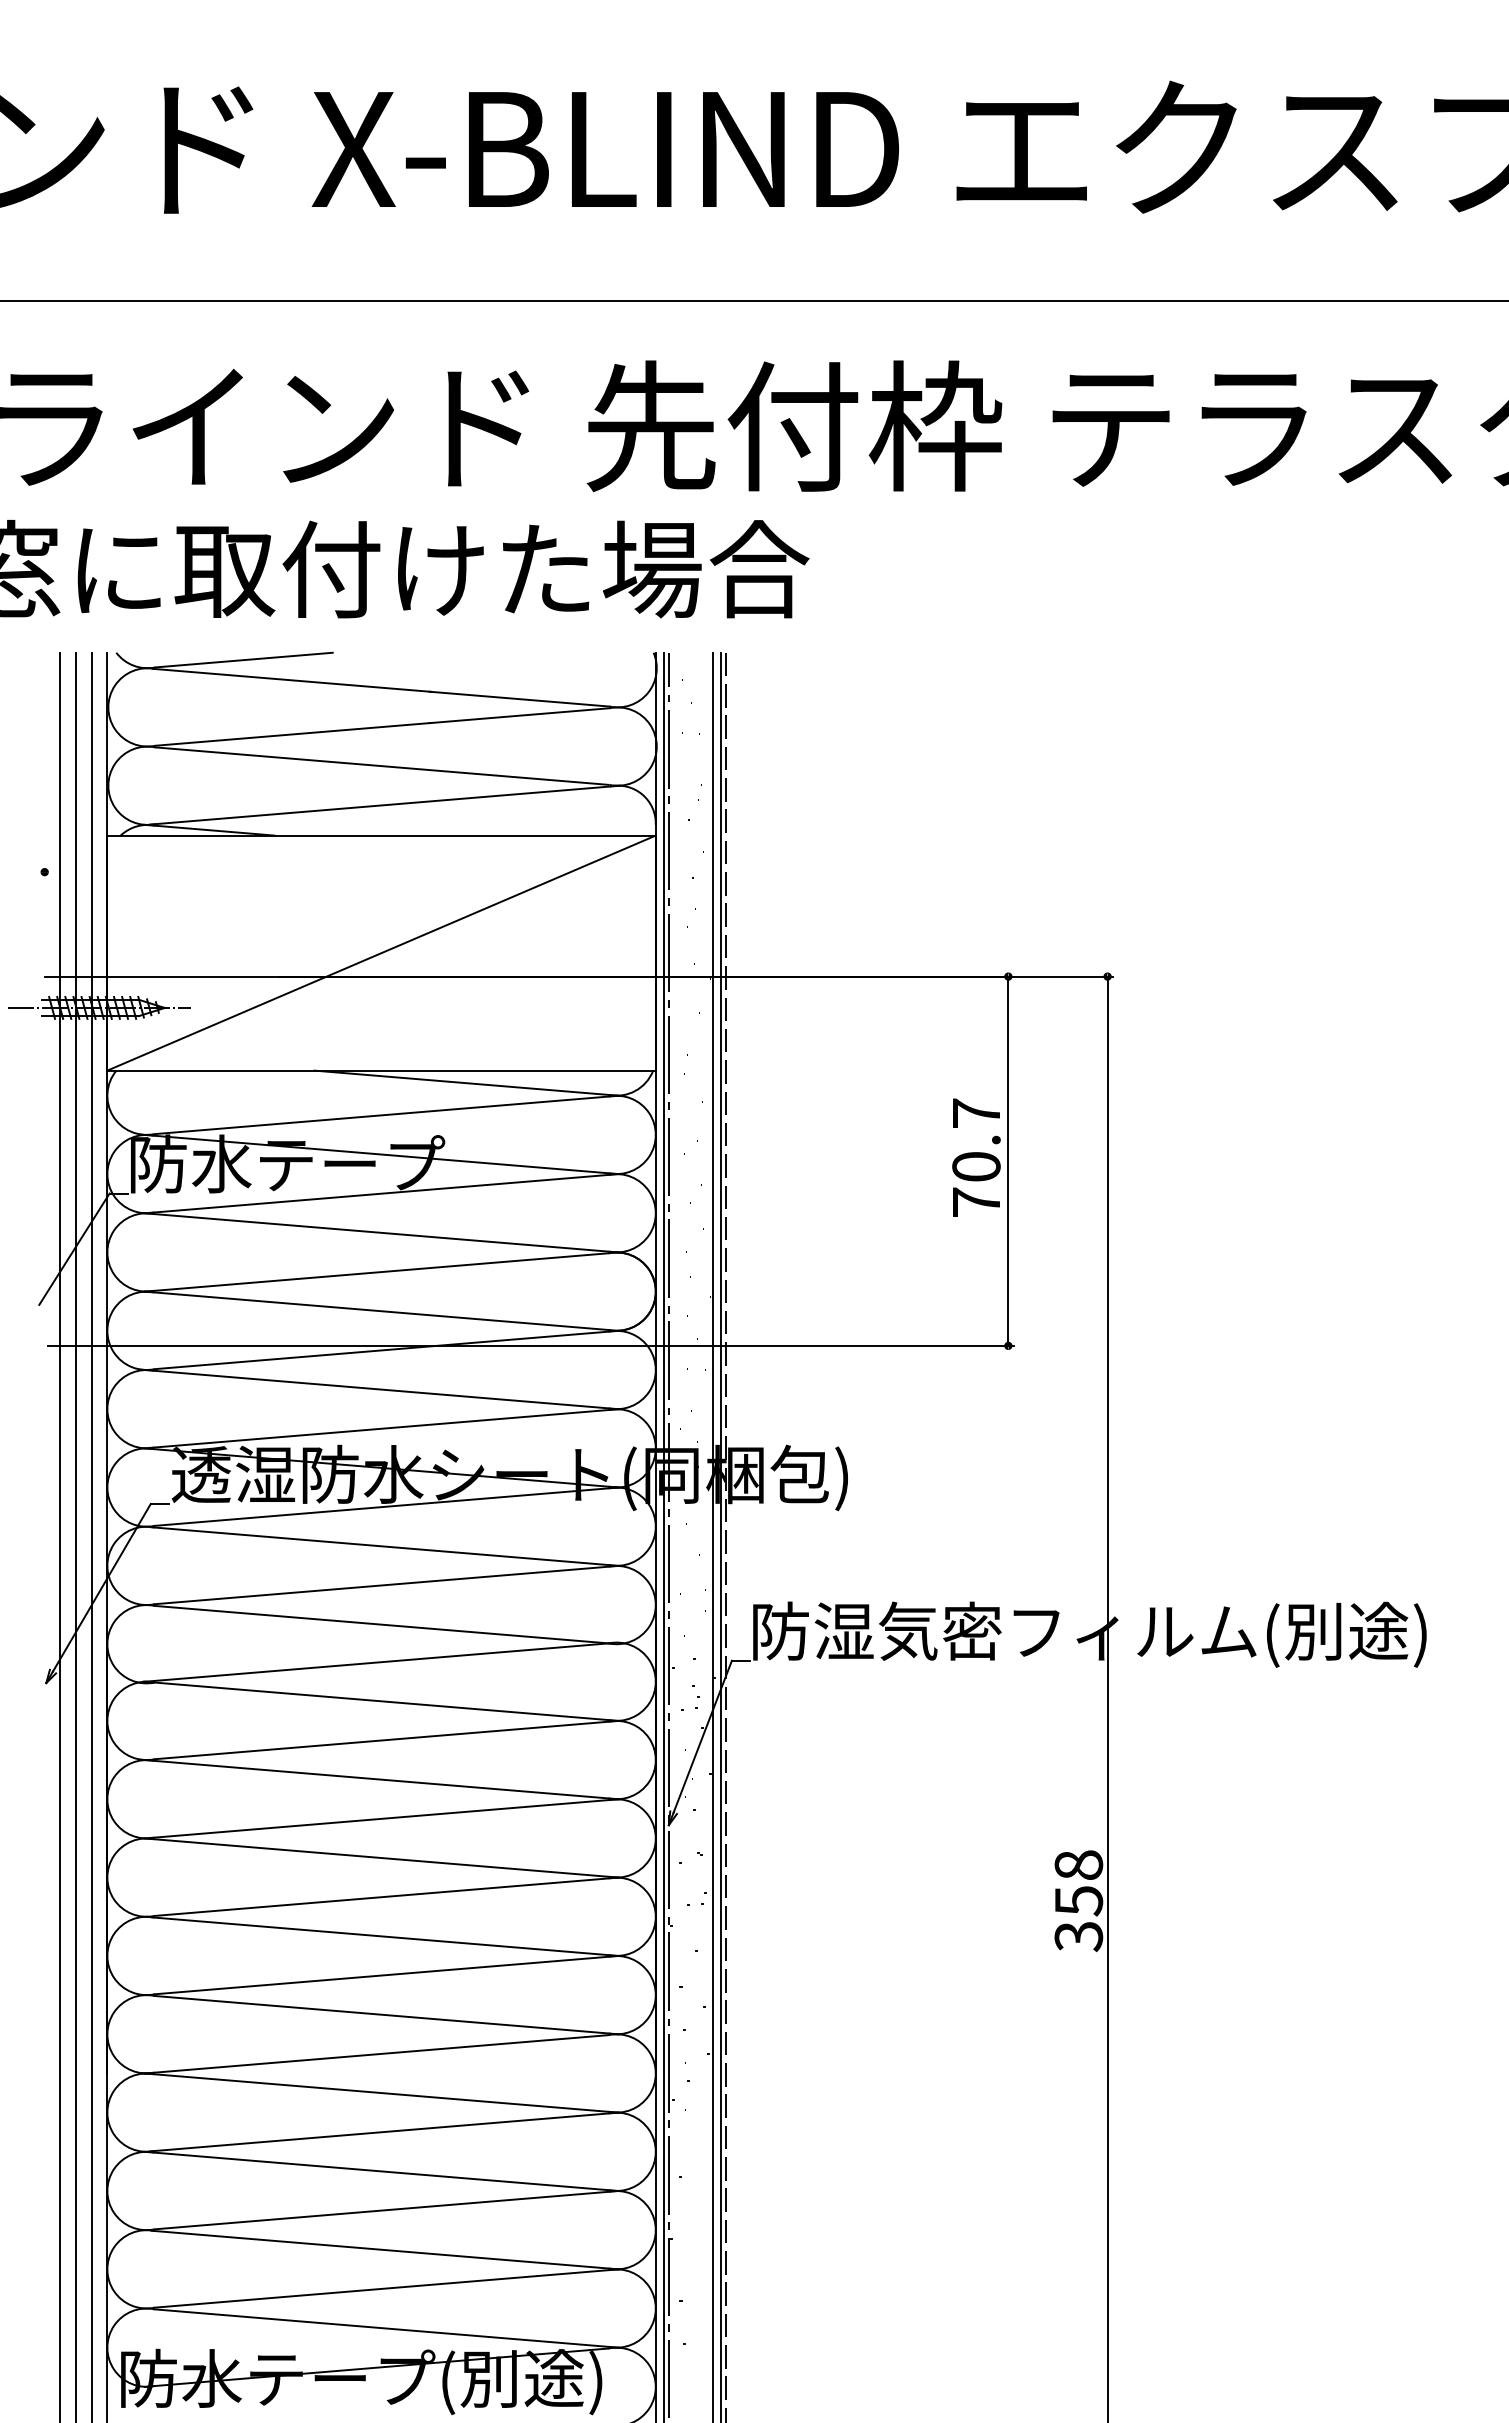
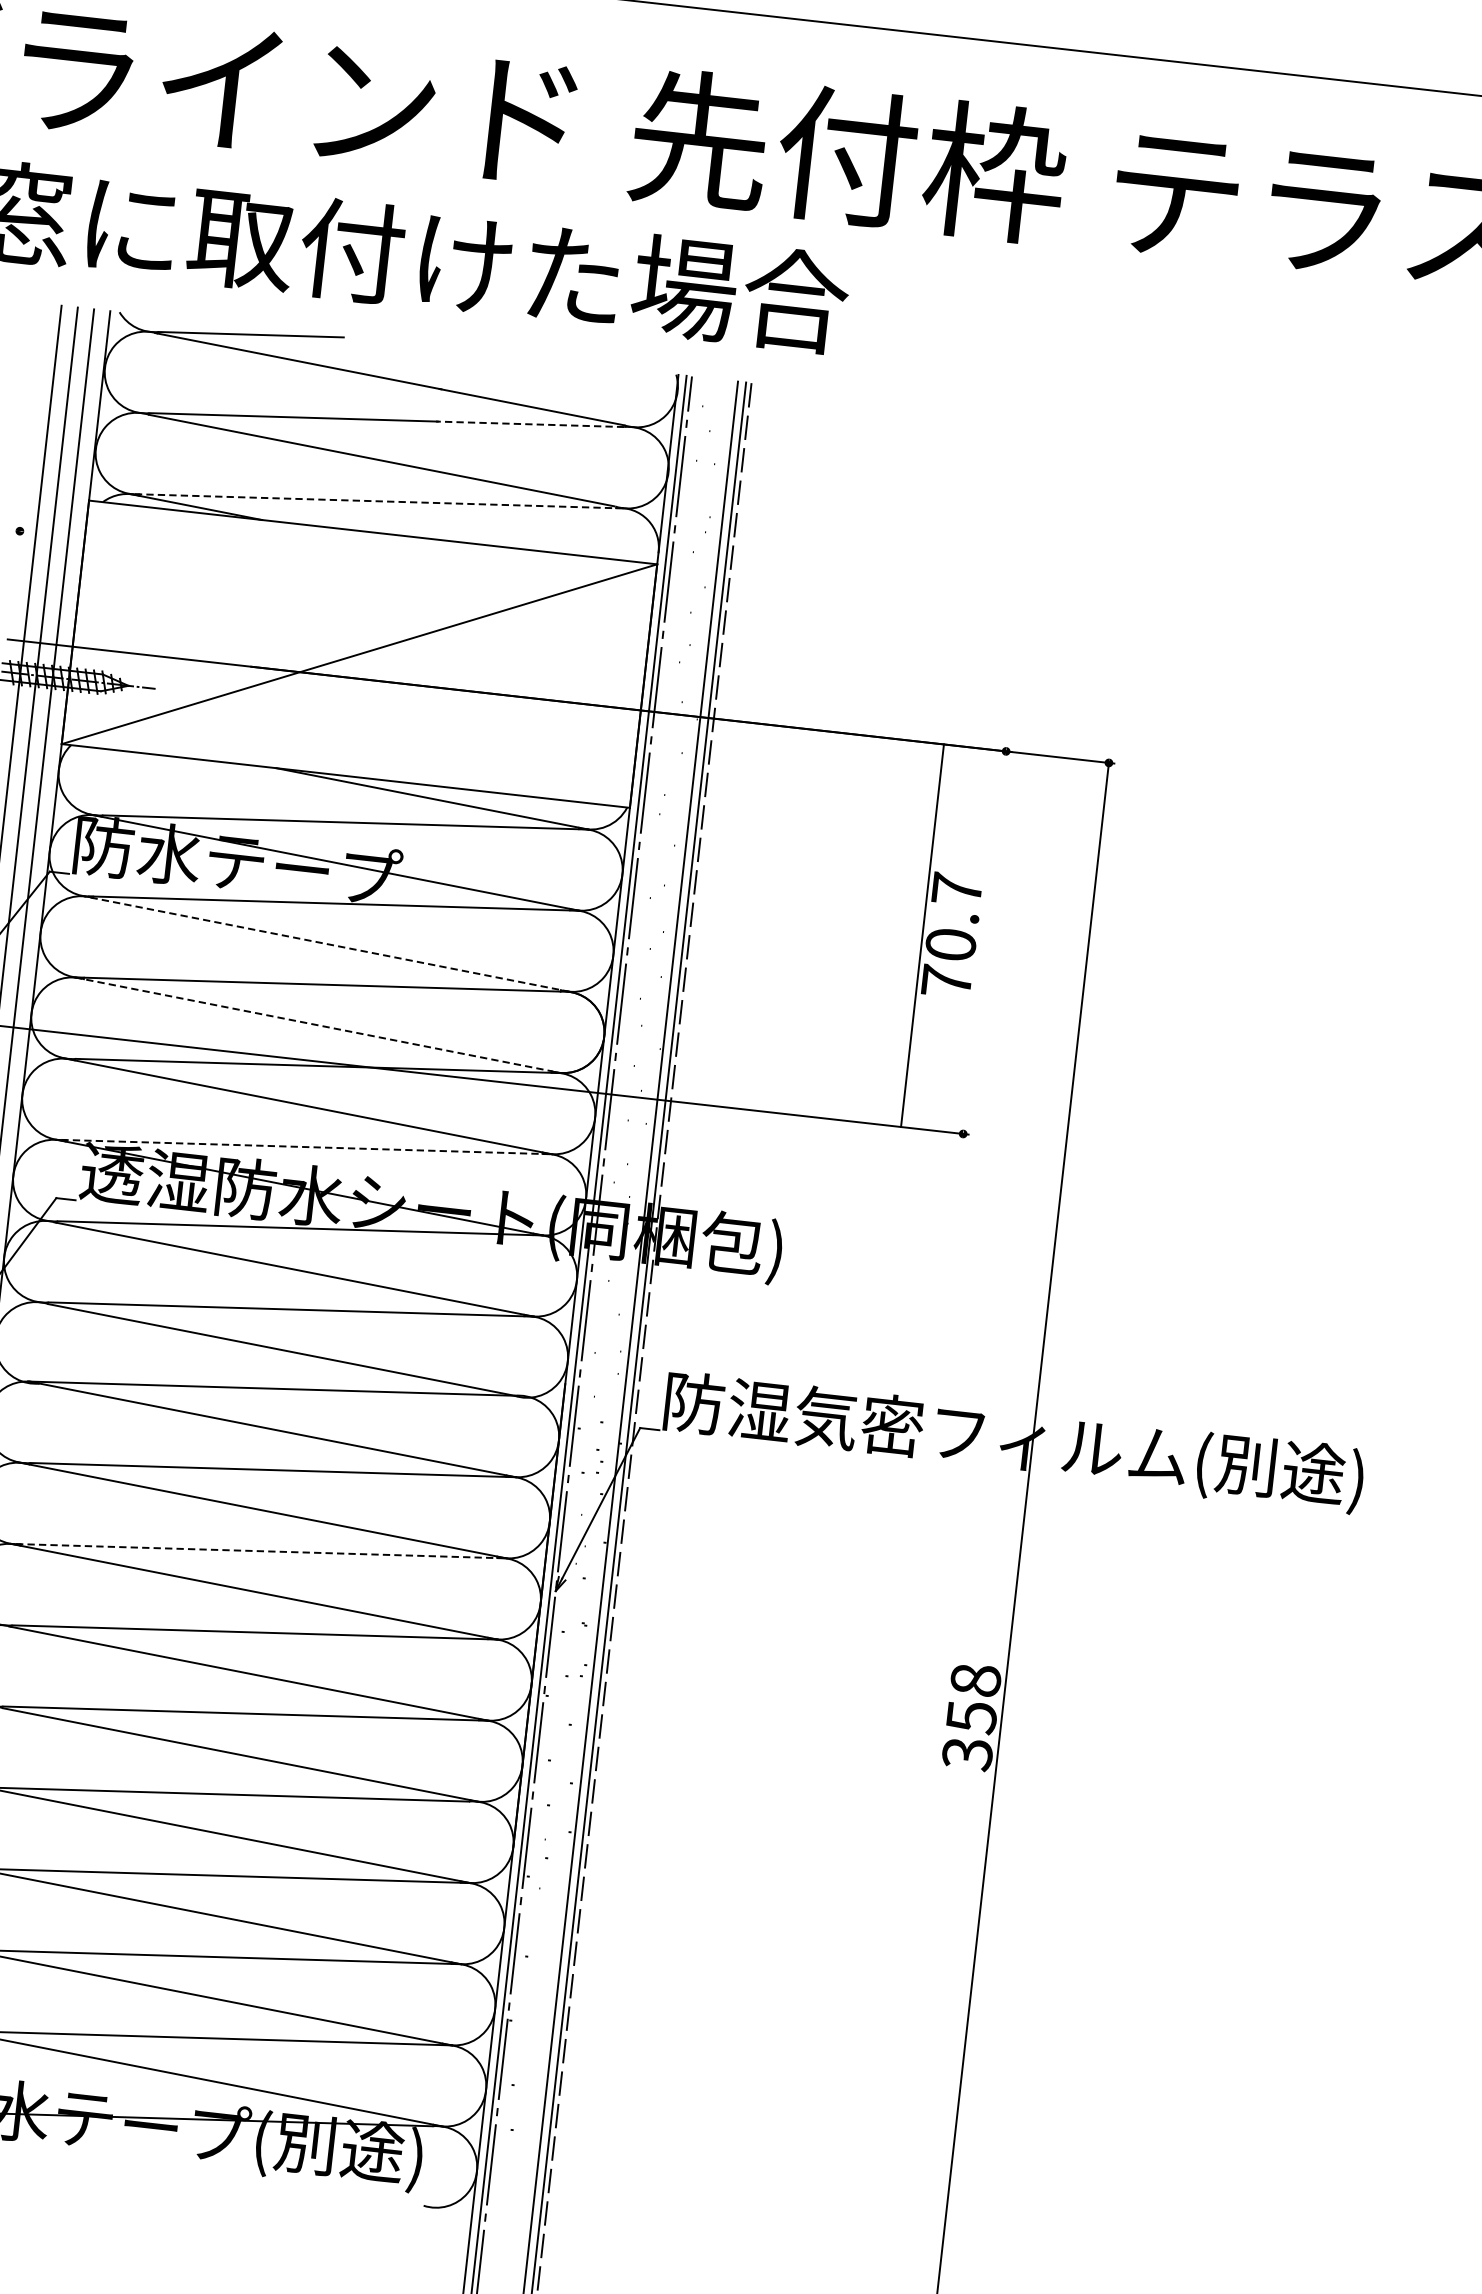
line: (519, 715) -> (529, 424), solid -> dashed
line: (385, 805) -> (380, 501), solid -> dashed
line: (1008, 1160) -> (922, 934), moved
line: (381, 1232) -> (326, 943), solid -> dashed
line: (376, 1310) -> (312, 1023), solid -> dashed
line: (384, 1428) -> (307, 1147), solid -> dashed
line: (384, 1818) -> (261, 1551), solid -> dashed

